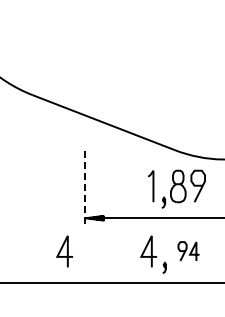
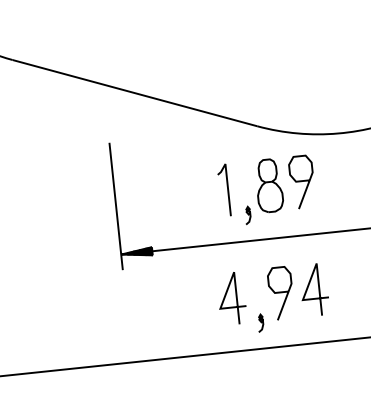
line: (85, 189) -> (116, 206), dashed -> solid
line: (62, 249) -> (88, 310), removed
part: (188, 251) -> (297, 291), size x1.67

